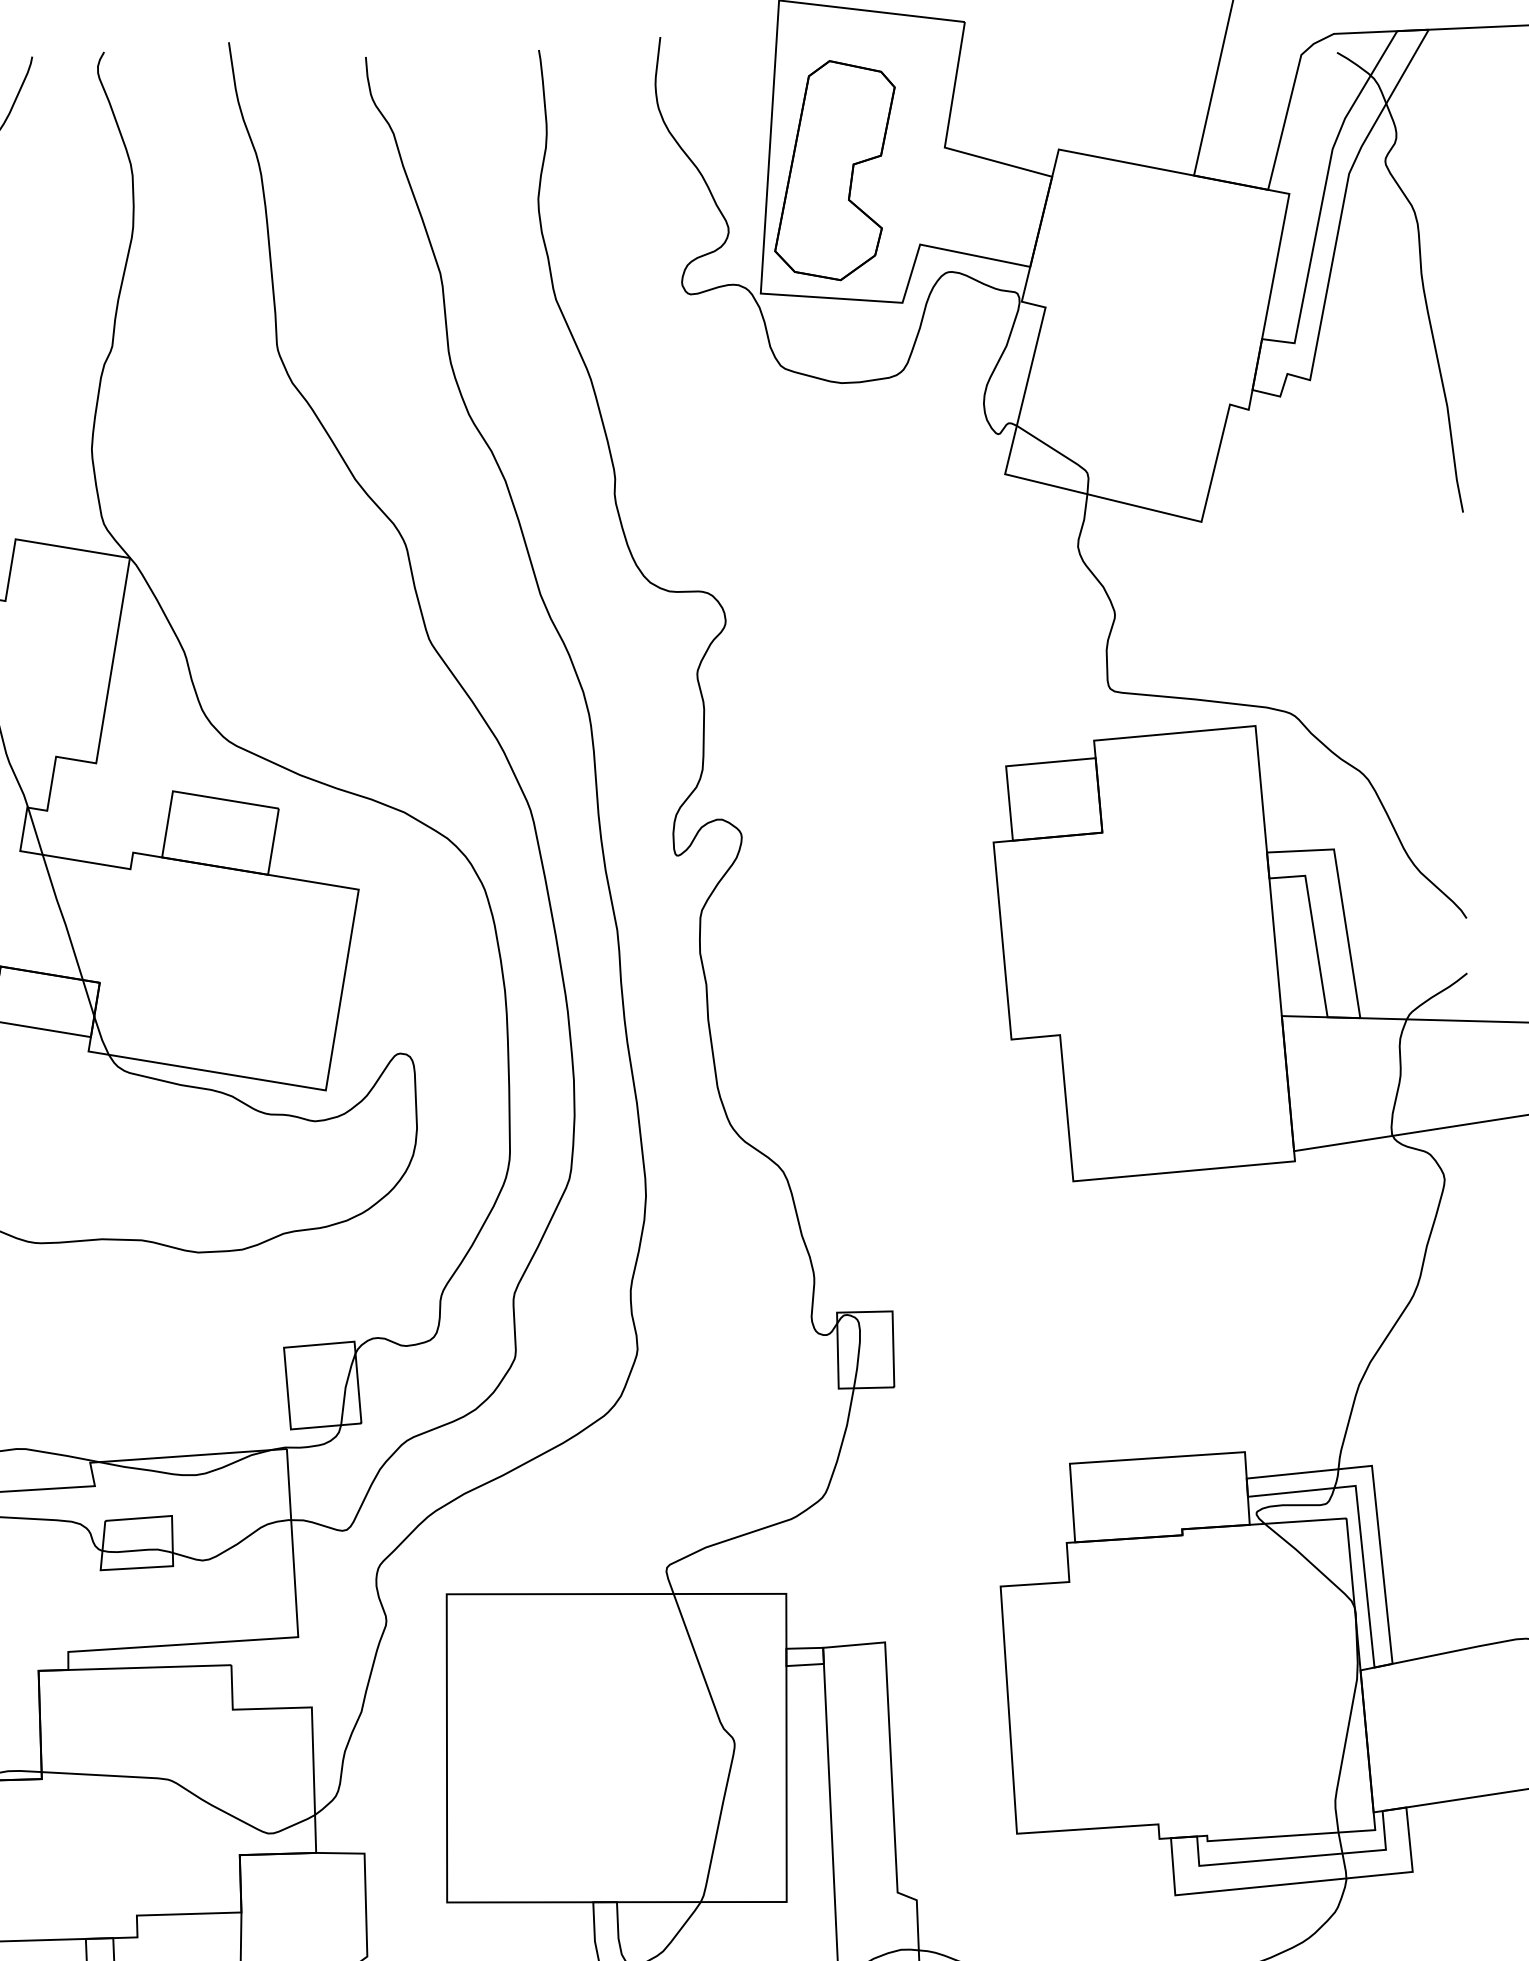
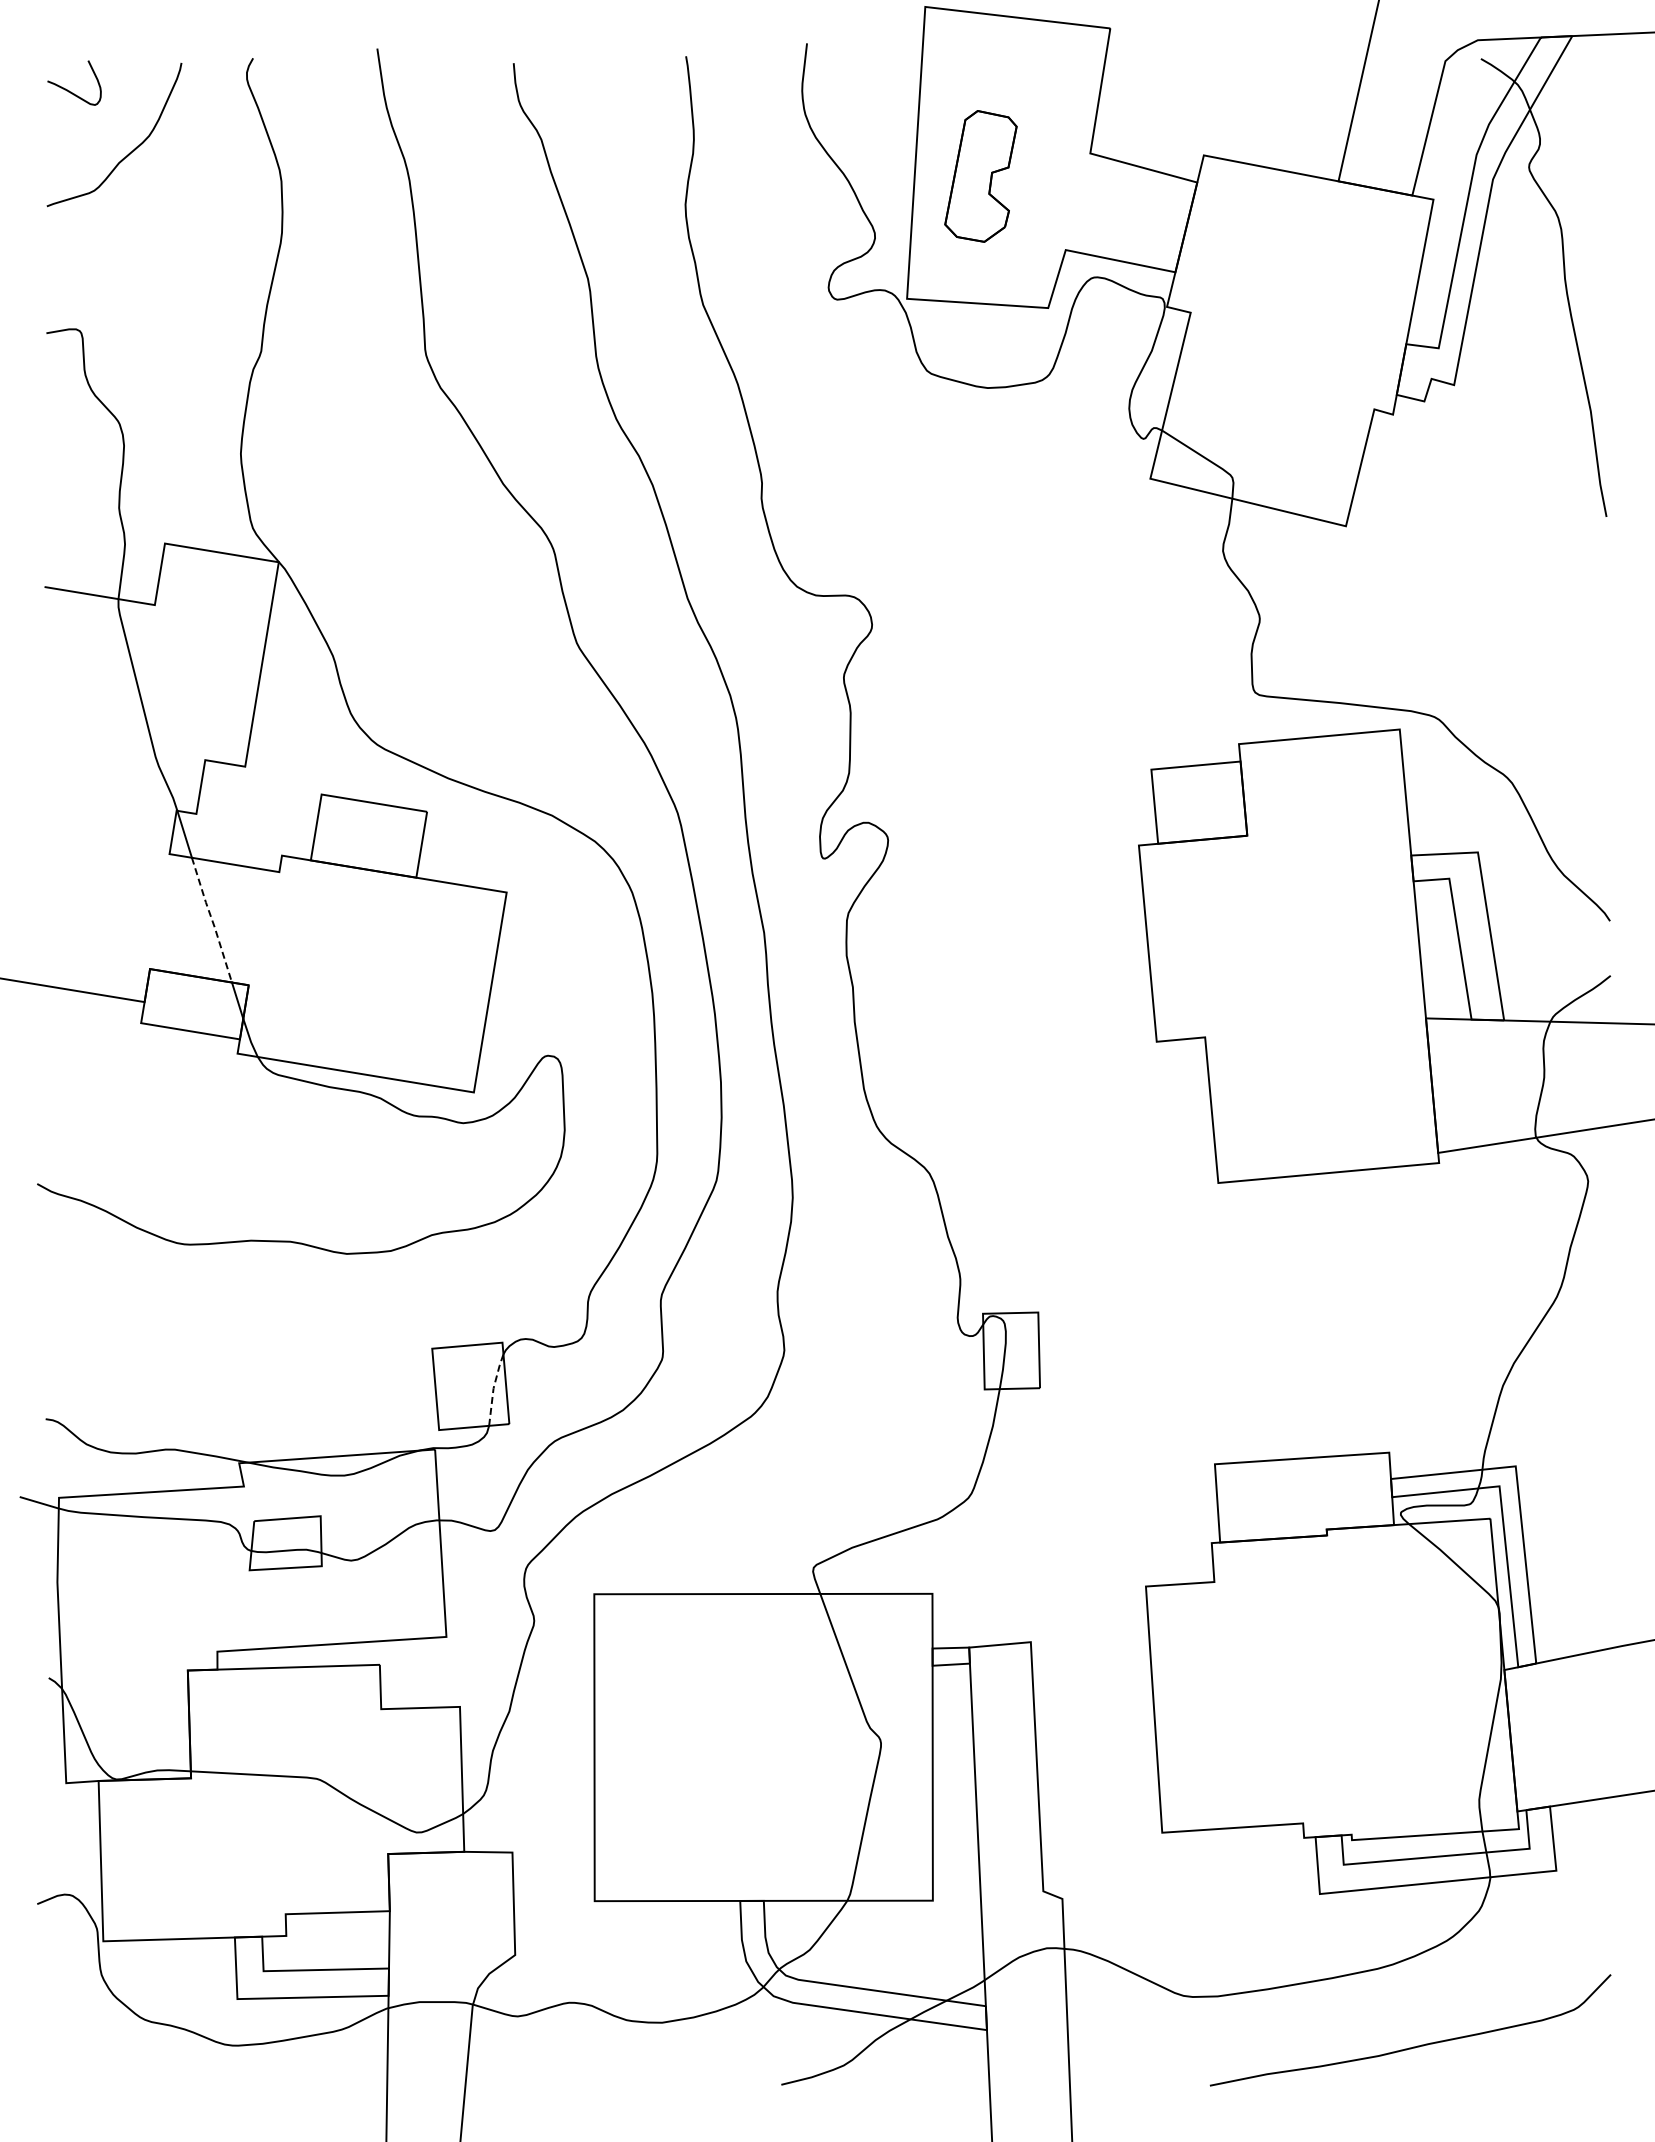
part: (834, 170) -> (980, 176), size x0.6
line: (63, 917) -> (212, 920), solid -> dashed
line: (345, 1387) -> (493, 1388), solid -> dashed

